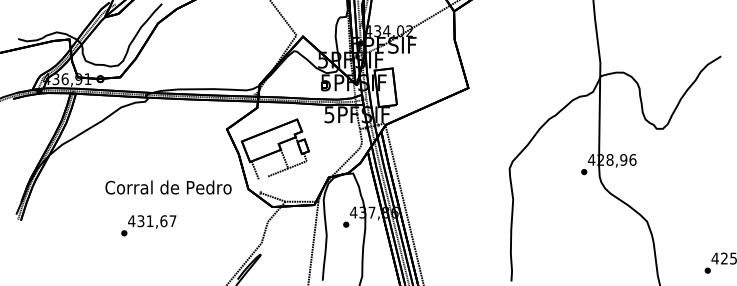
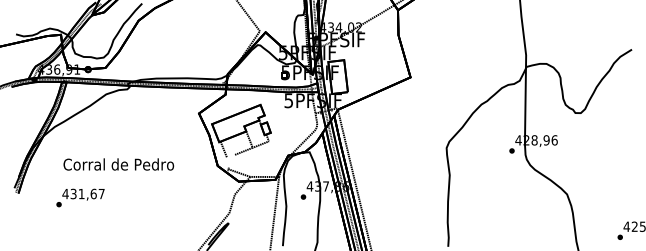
text: (168, 187) -> (118, 164), moved
text: (148, 225) -> (80, 197), moved

